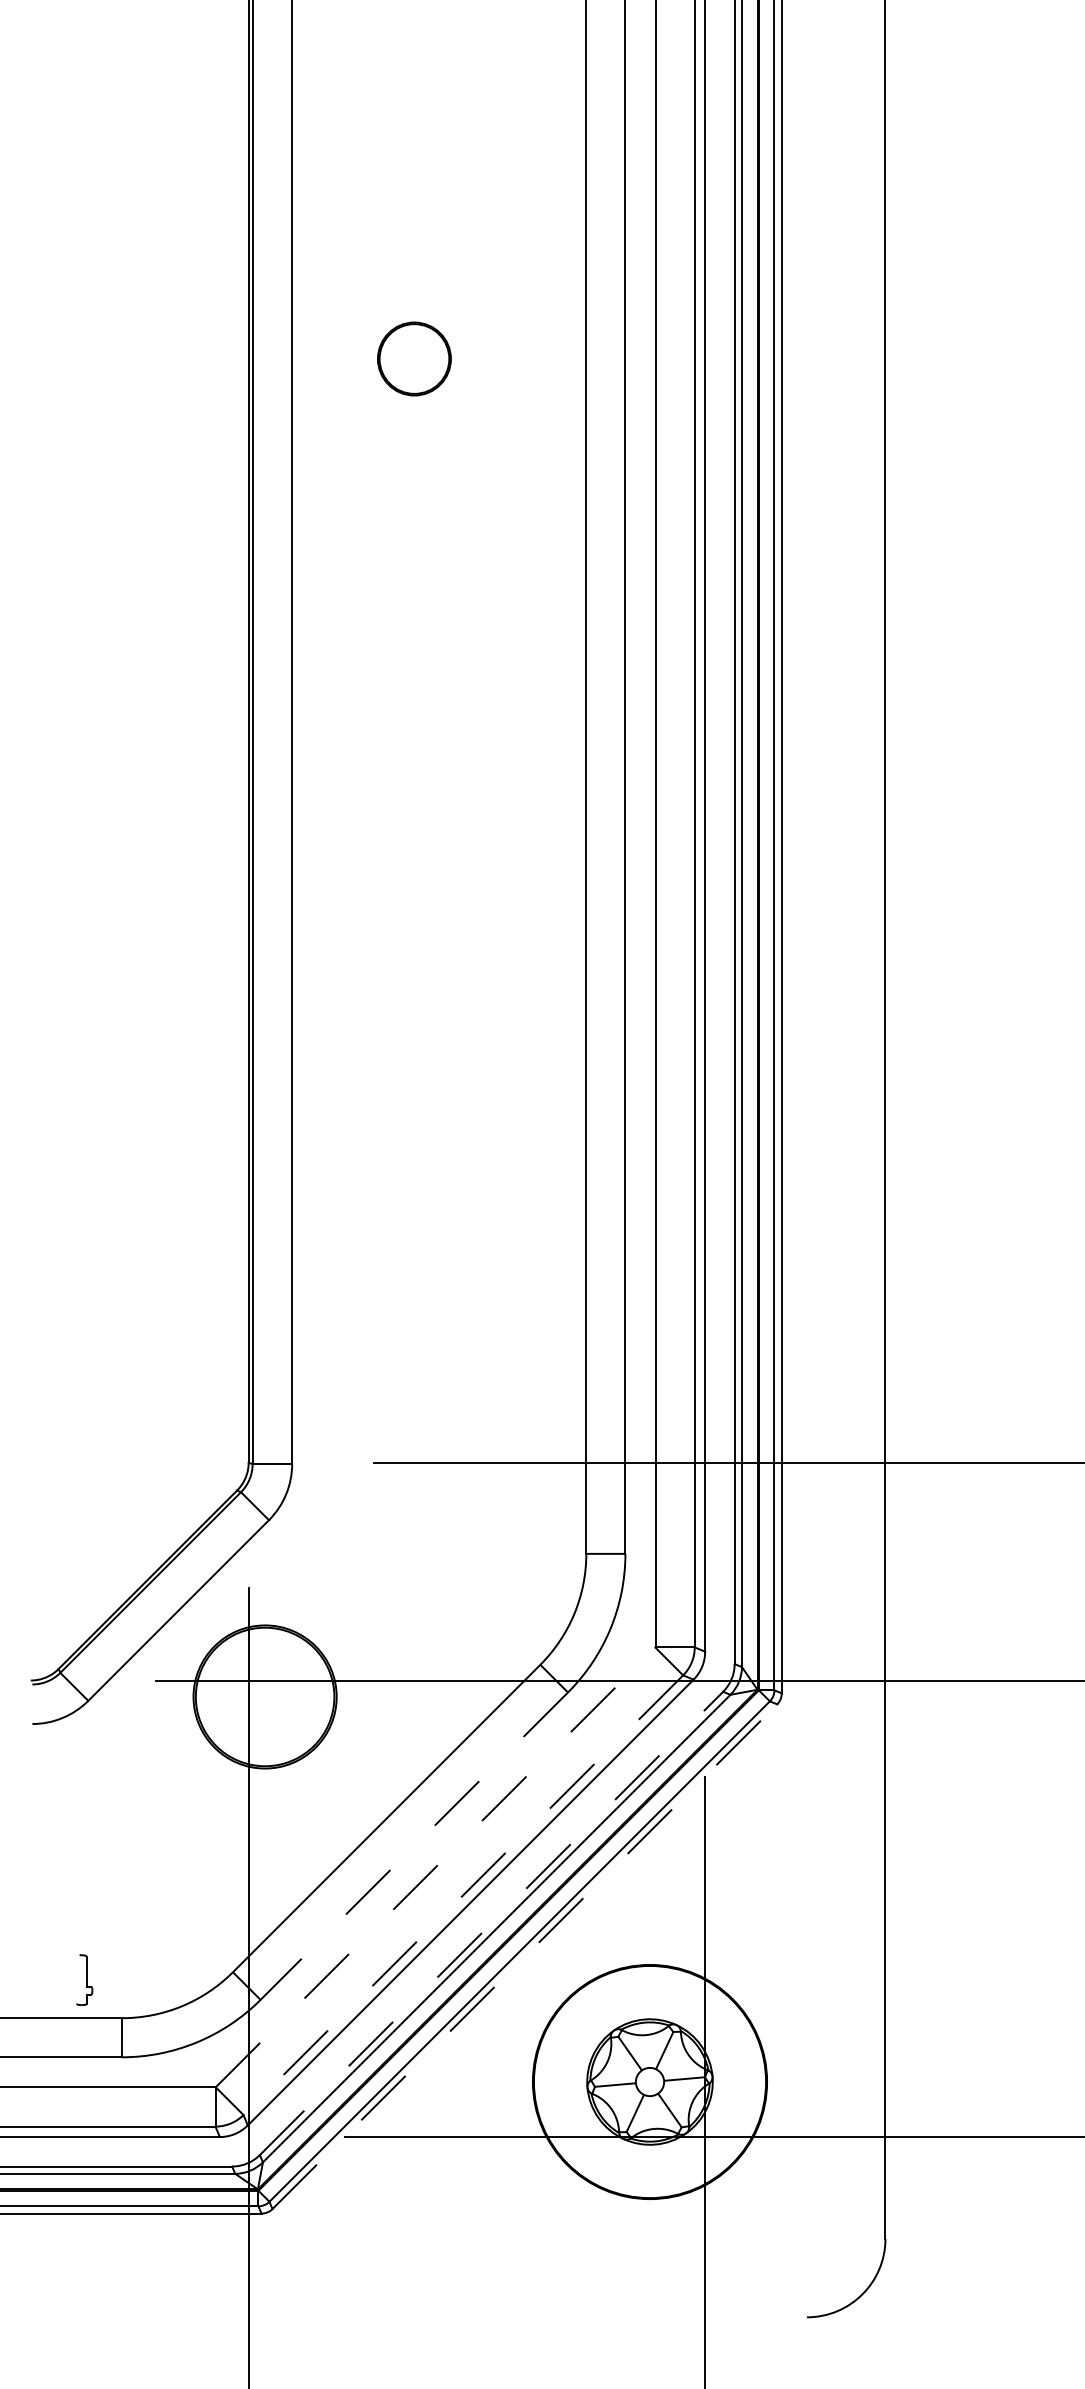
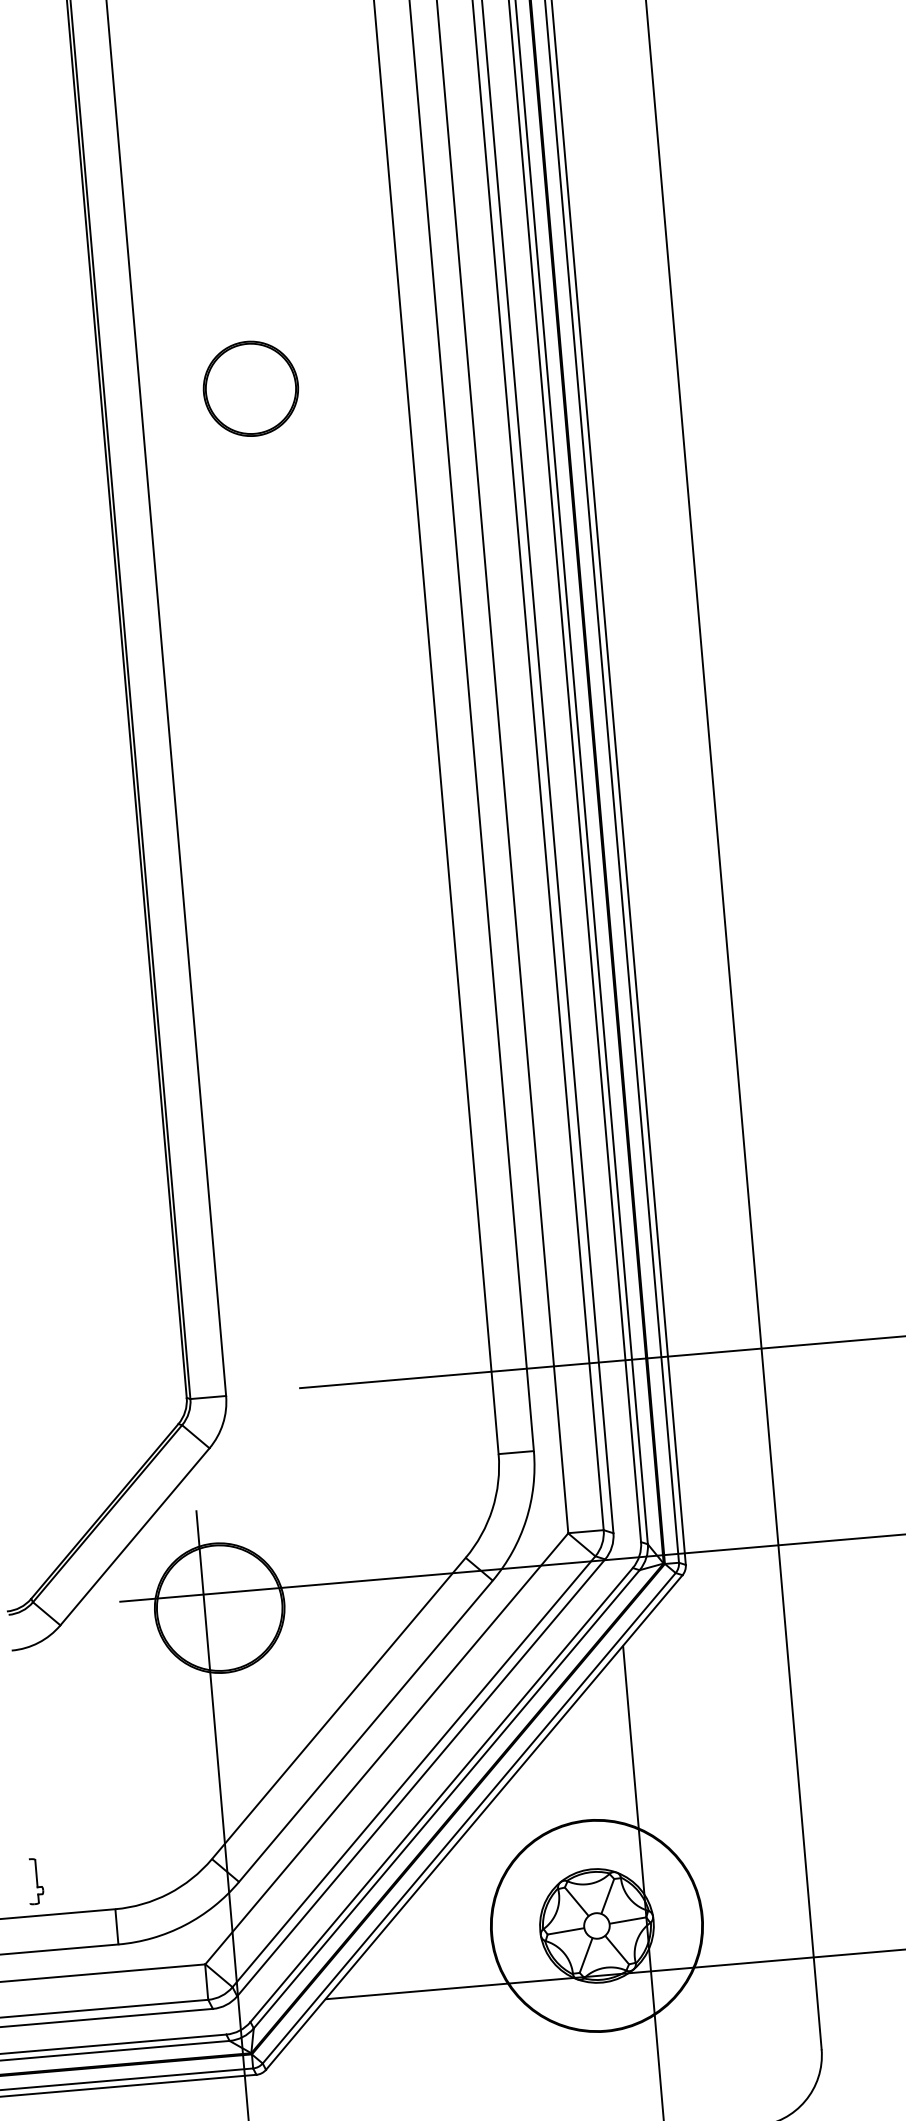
part: (414, 358) -> (250, 388), size x1.43
line: (413, 1846) -> (365, 1731), dashed -> solid
line: (435, 1867) -> (386, 1748), dashed -> solid
line: (463, 1895) -> (414, 1772), dashed -> solid
line: (491, 1923) -> (441, 1795), dashed -> solid
line: (524, 1956) -> (473, 1822), dashed -> solid
part: (84, 1979) -> (35, 1880), moved

